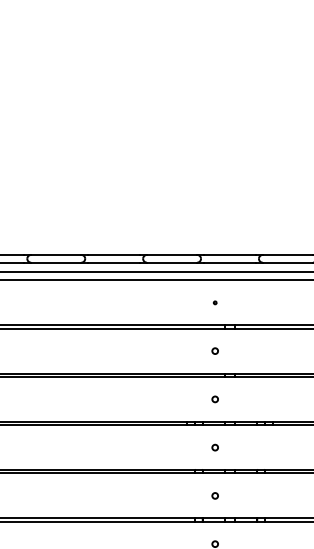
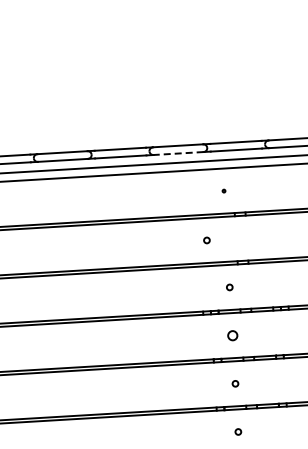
line: (171, 262) -> (178, 153), solid -> dashed
circle: (214, 350) -> (206, 239), moved
circle: (214, 447) -> (231, 335), size x1.6

